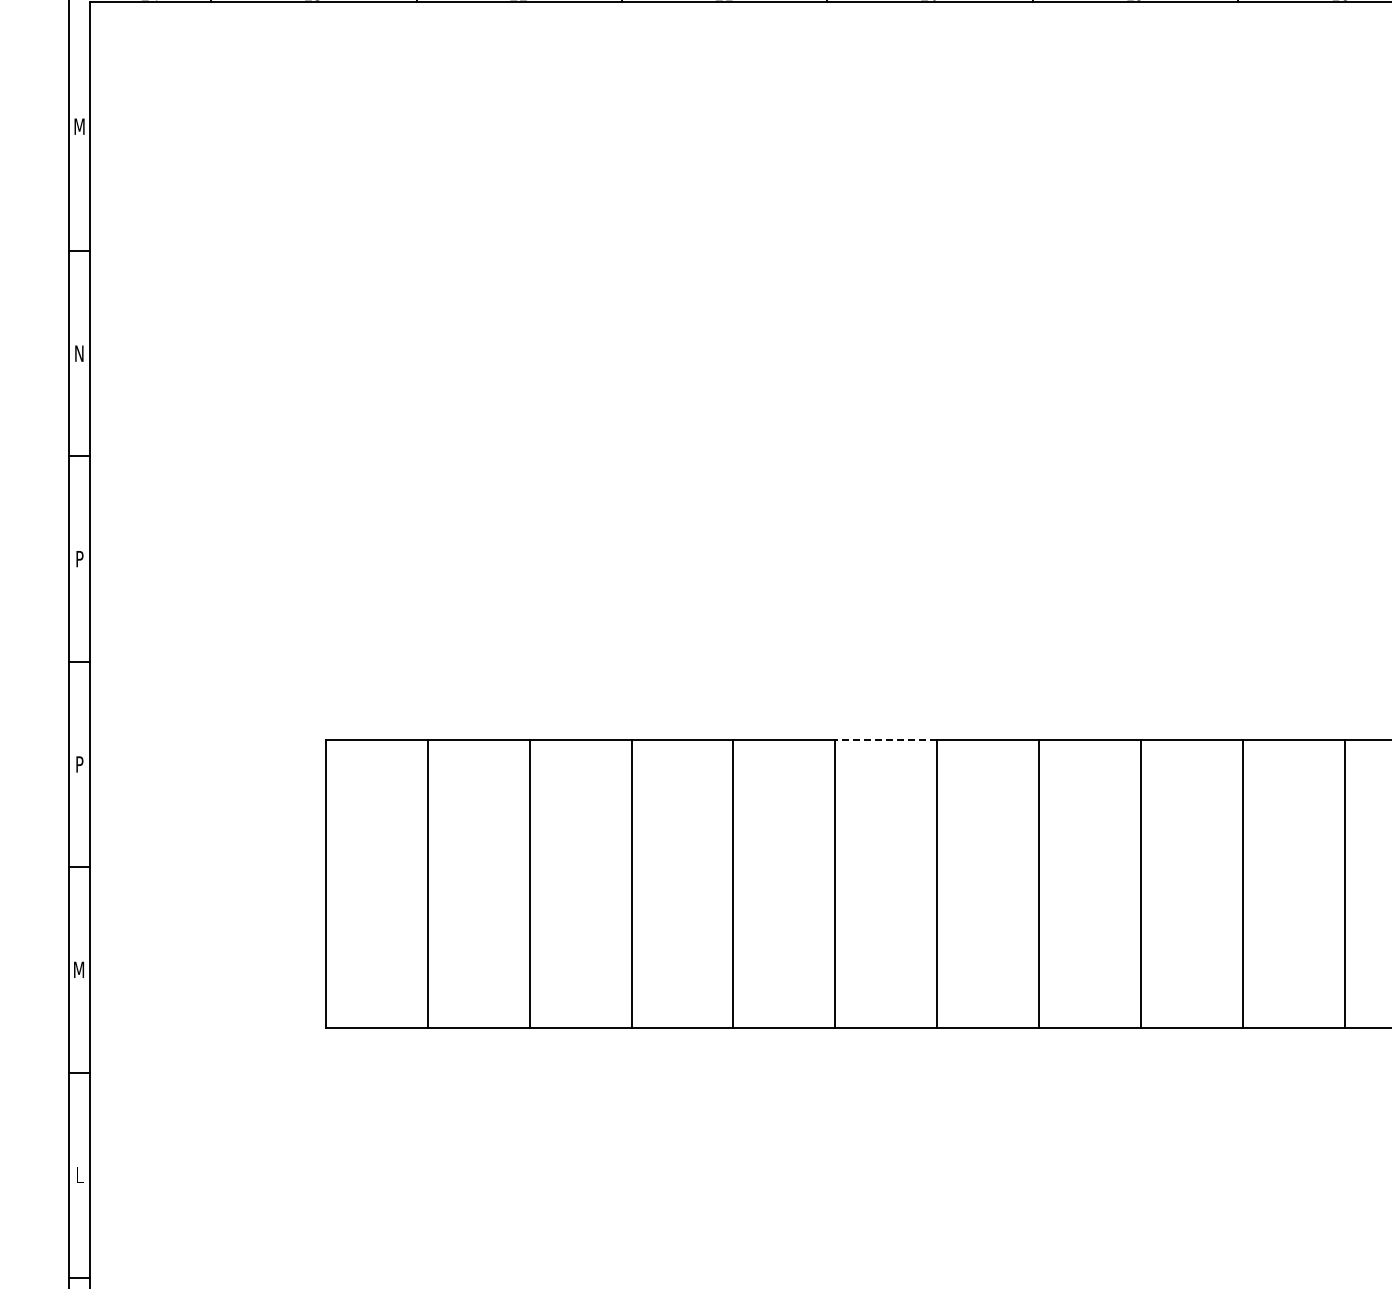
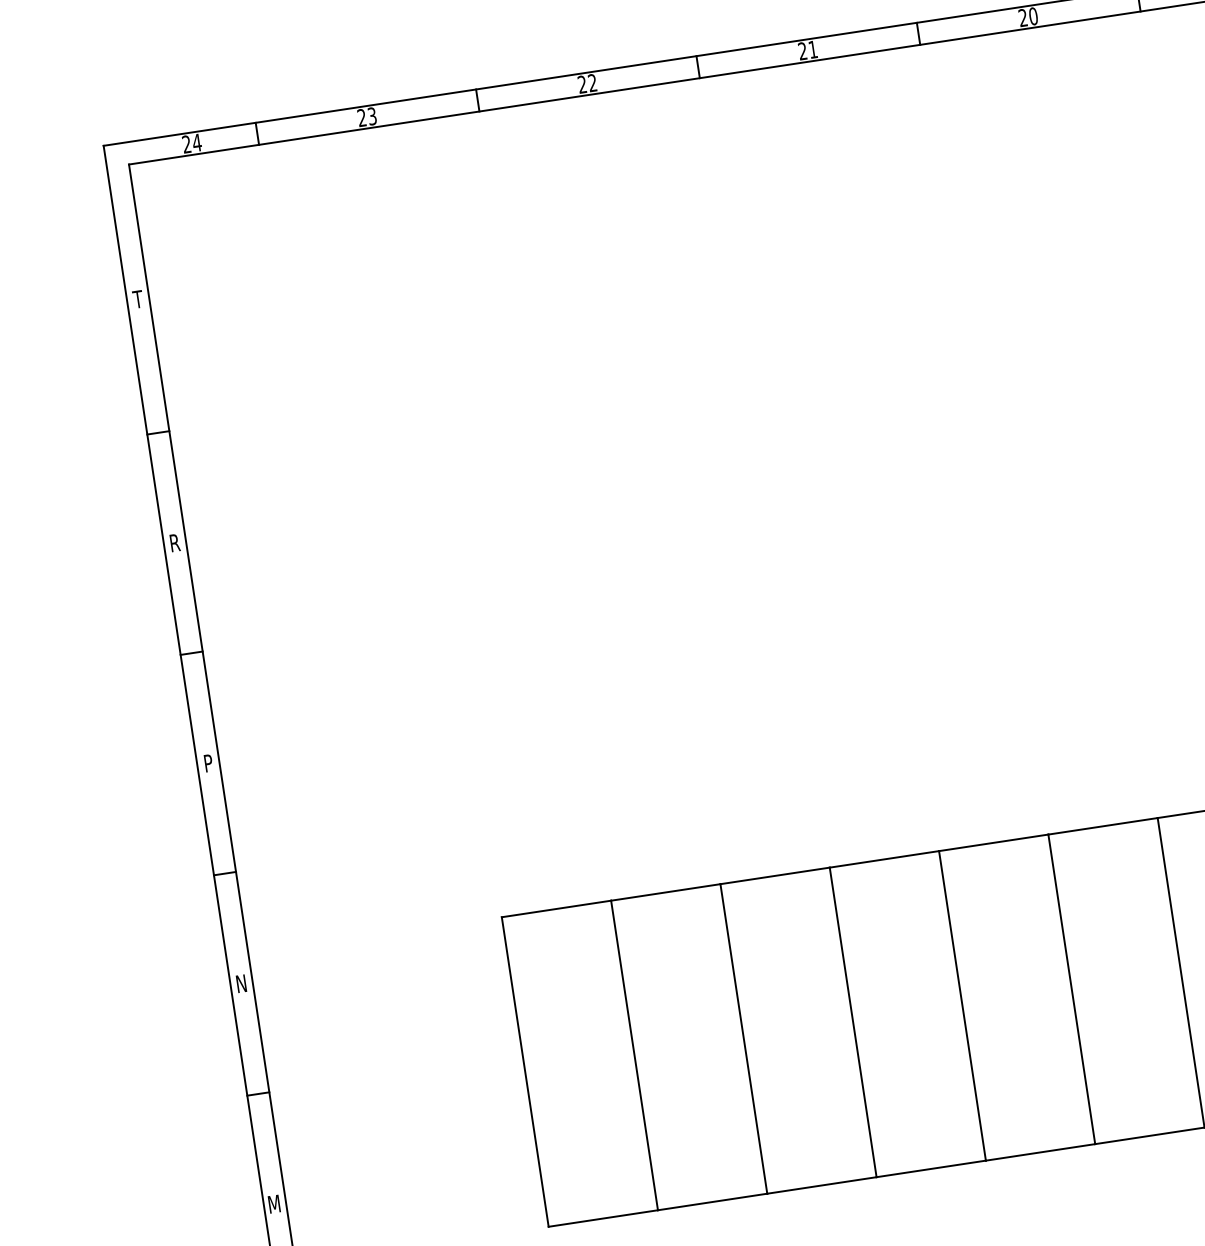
text: (79, 126) -> (137, 299), M -> T
text: (79, 353) -> (174, 542), N -> R
line: (886, 739) -> (1103, 826), dashed -> solid
text: (79, 764) -> (241, 983), P -> N

